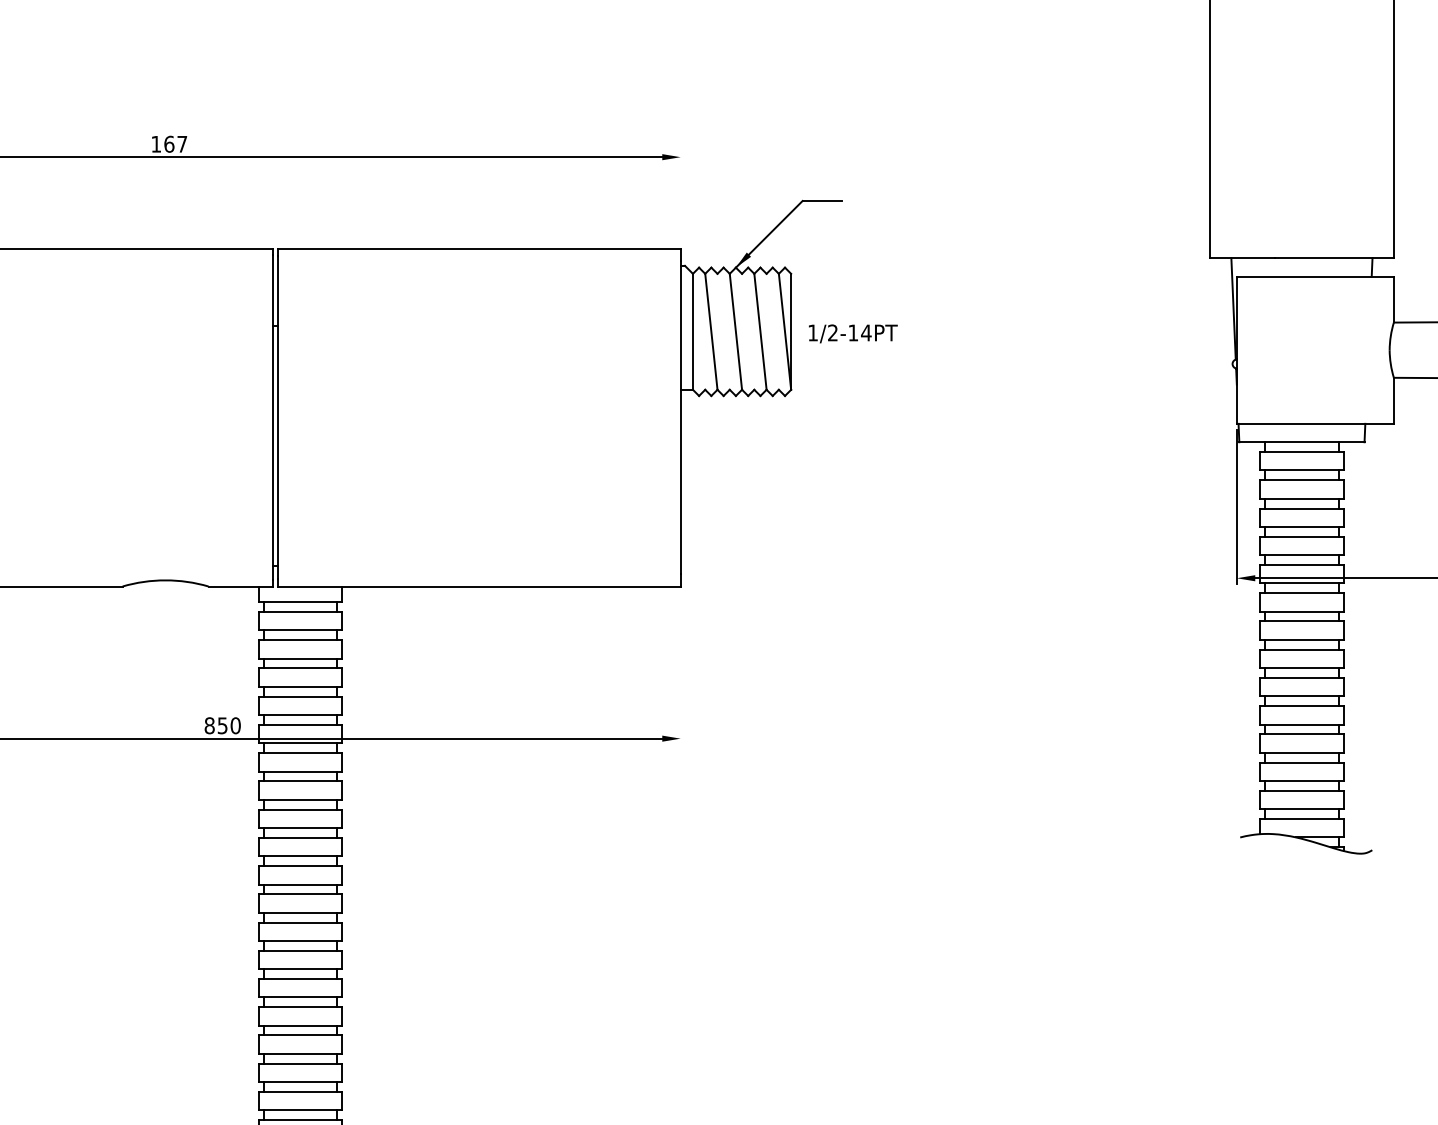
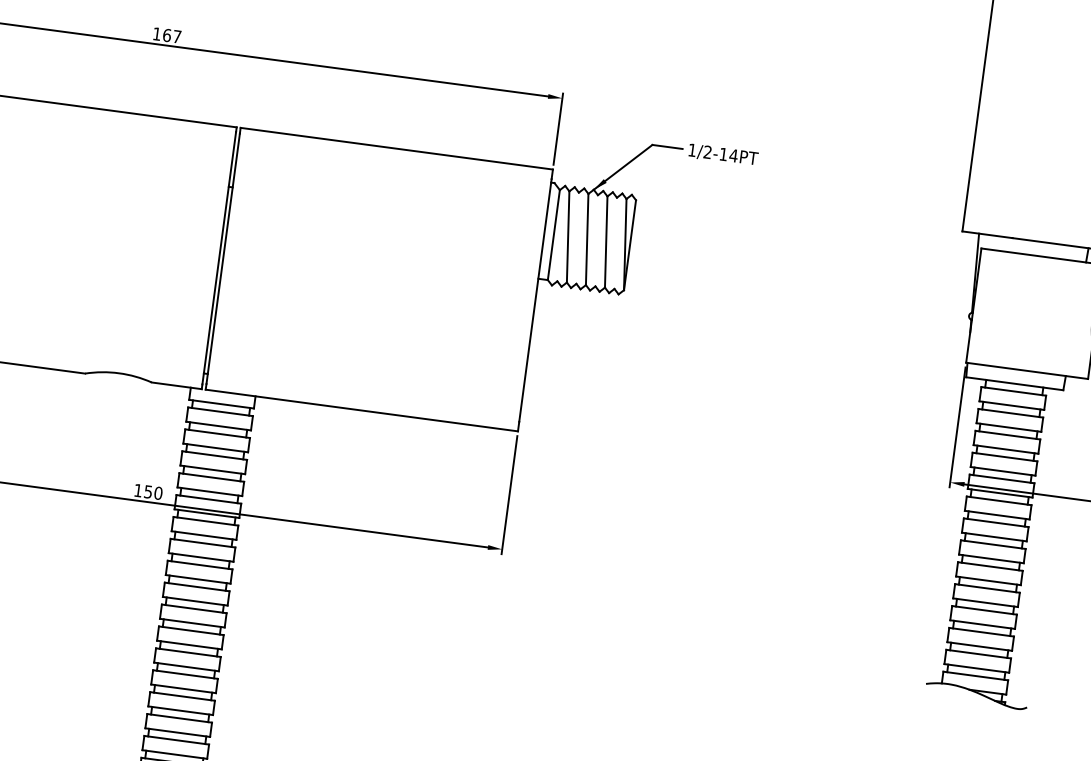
line: (680, 196) -> (558, 128), added
text: (853, 333) -> (723, 154), moved
line: (680, 668) -> (509, 494), added
text: (209, 725) -> (138, 490), 850 -> 150

